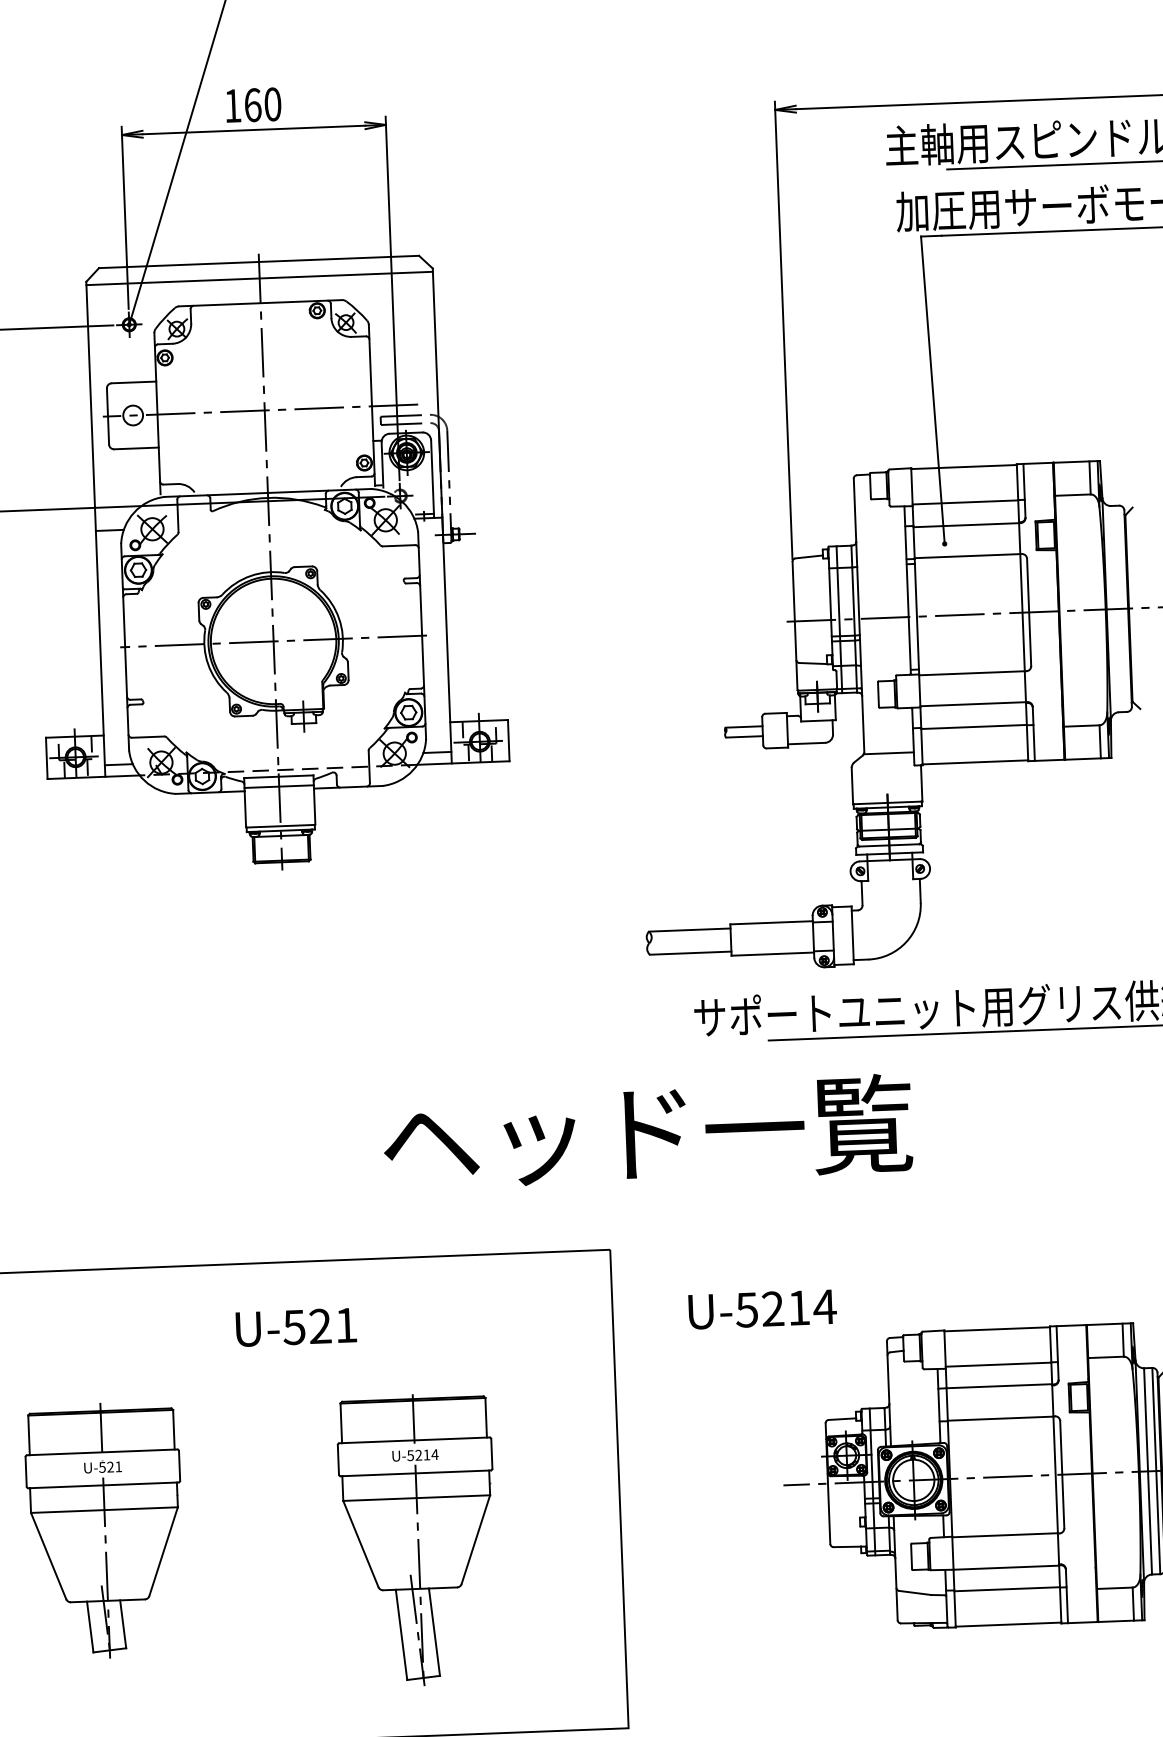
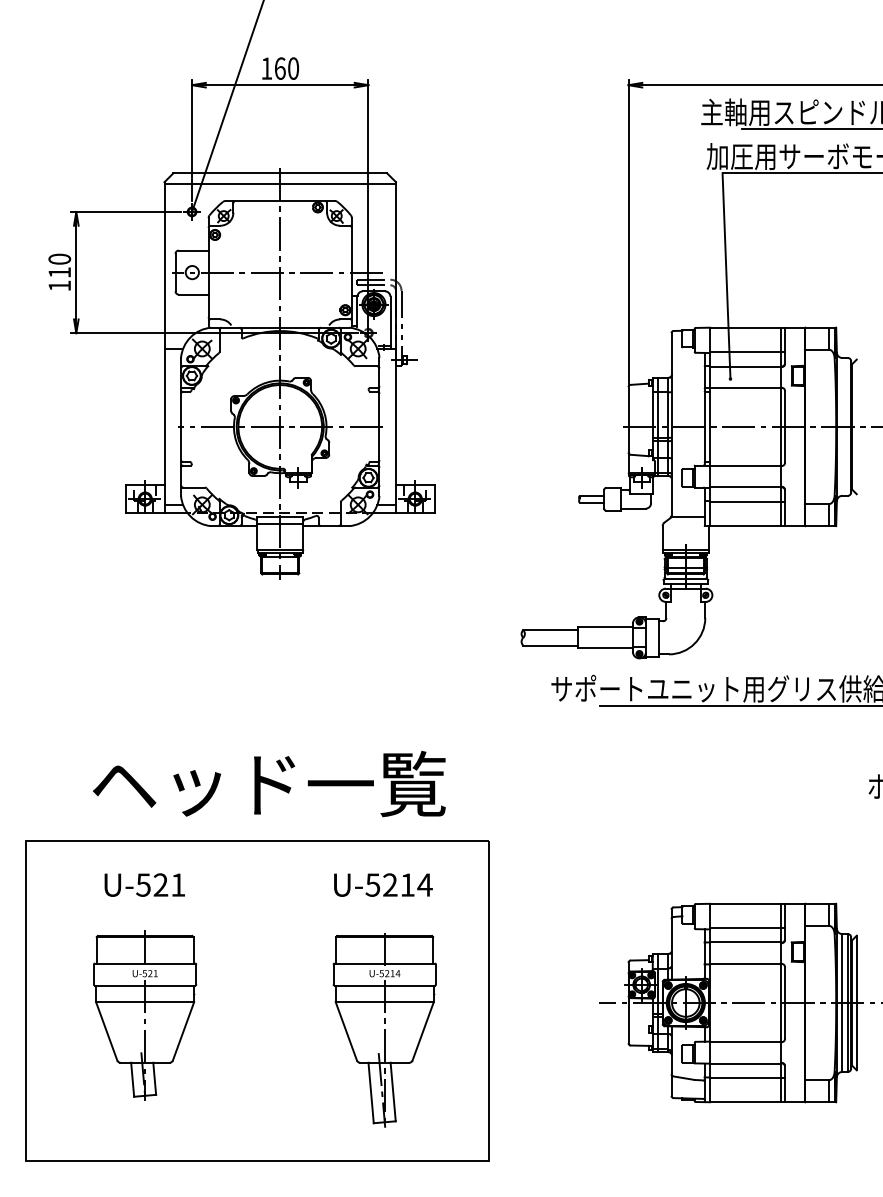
text: (648, 1133) -> (269, 784), moved
text: (762, 1308) -> (383, 884), moved
text: (295, 1326) -> (144, 884), moved
part: (417, 1540) -> (384, 1030), moved

